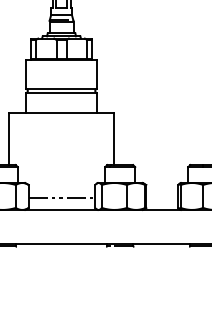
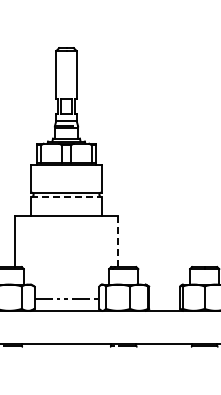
line: (61, 93) -> (66, 197), solid -> dashed
line: (113, 138) -> (117, 241), solid -> dashed

